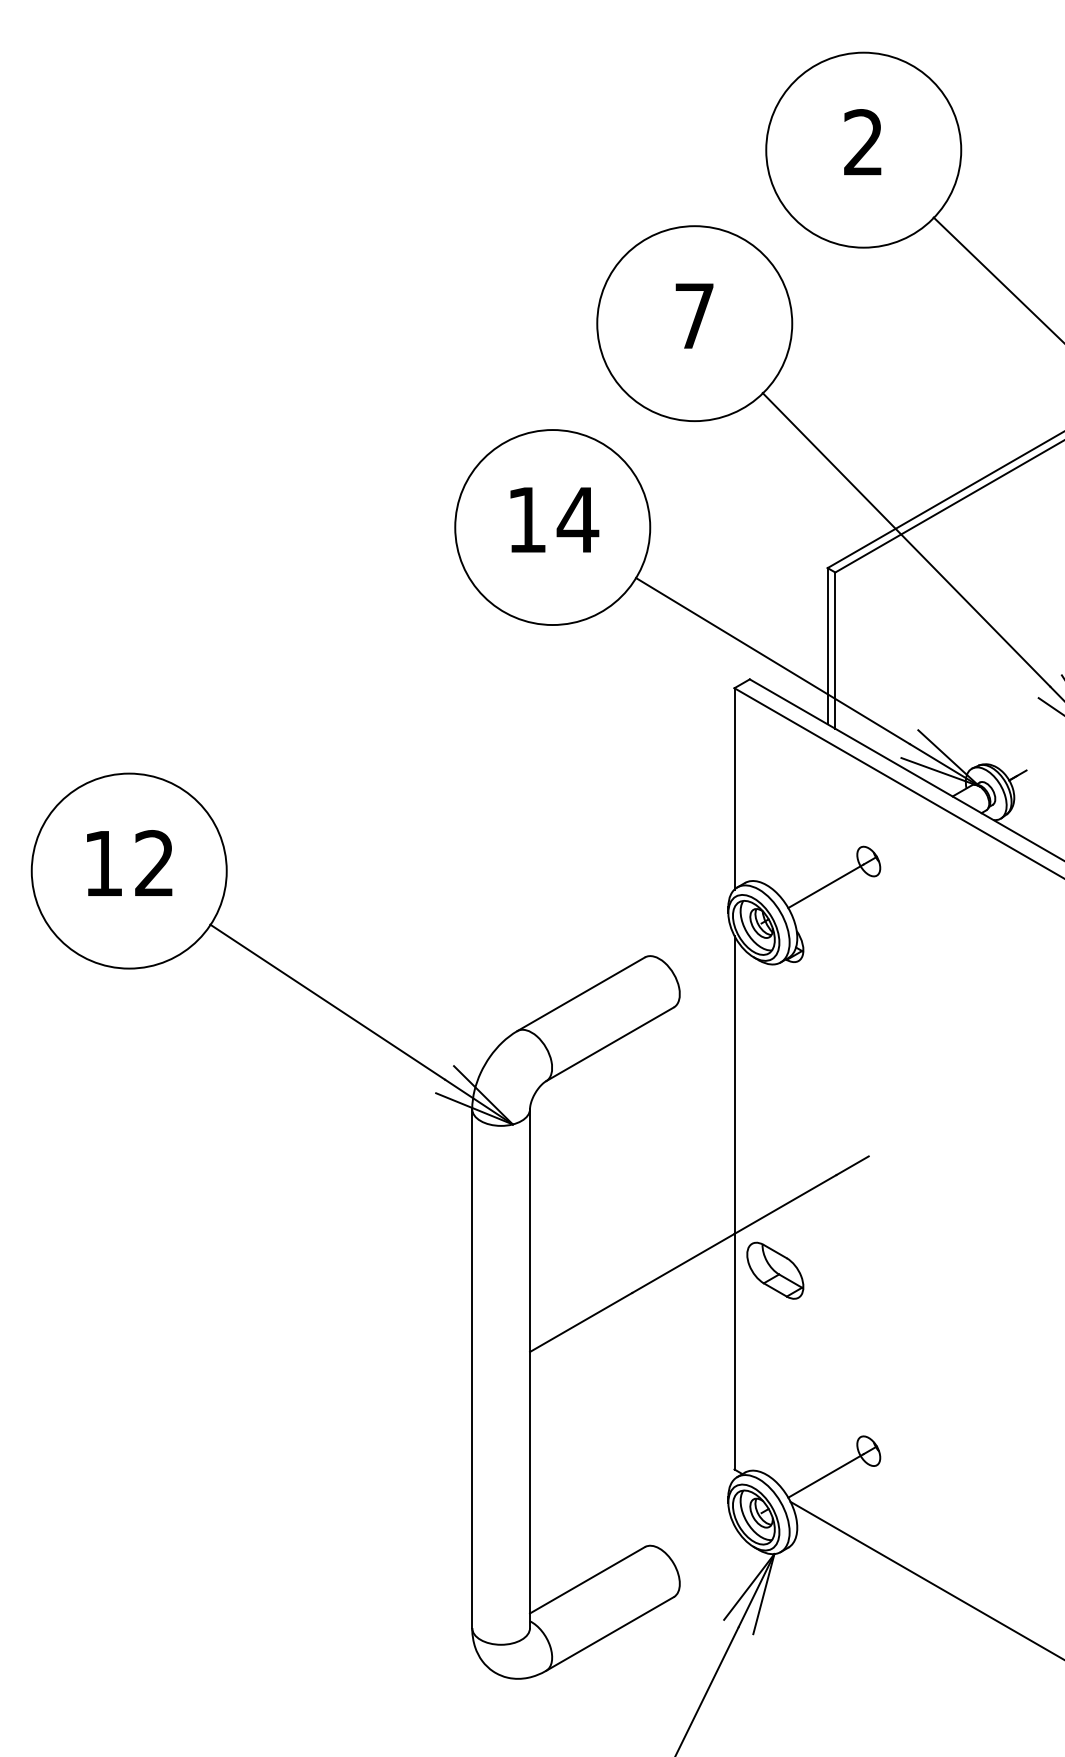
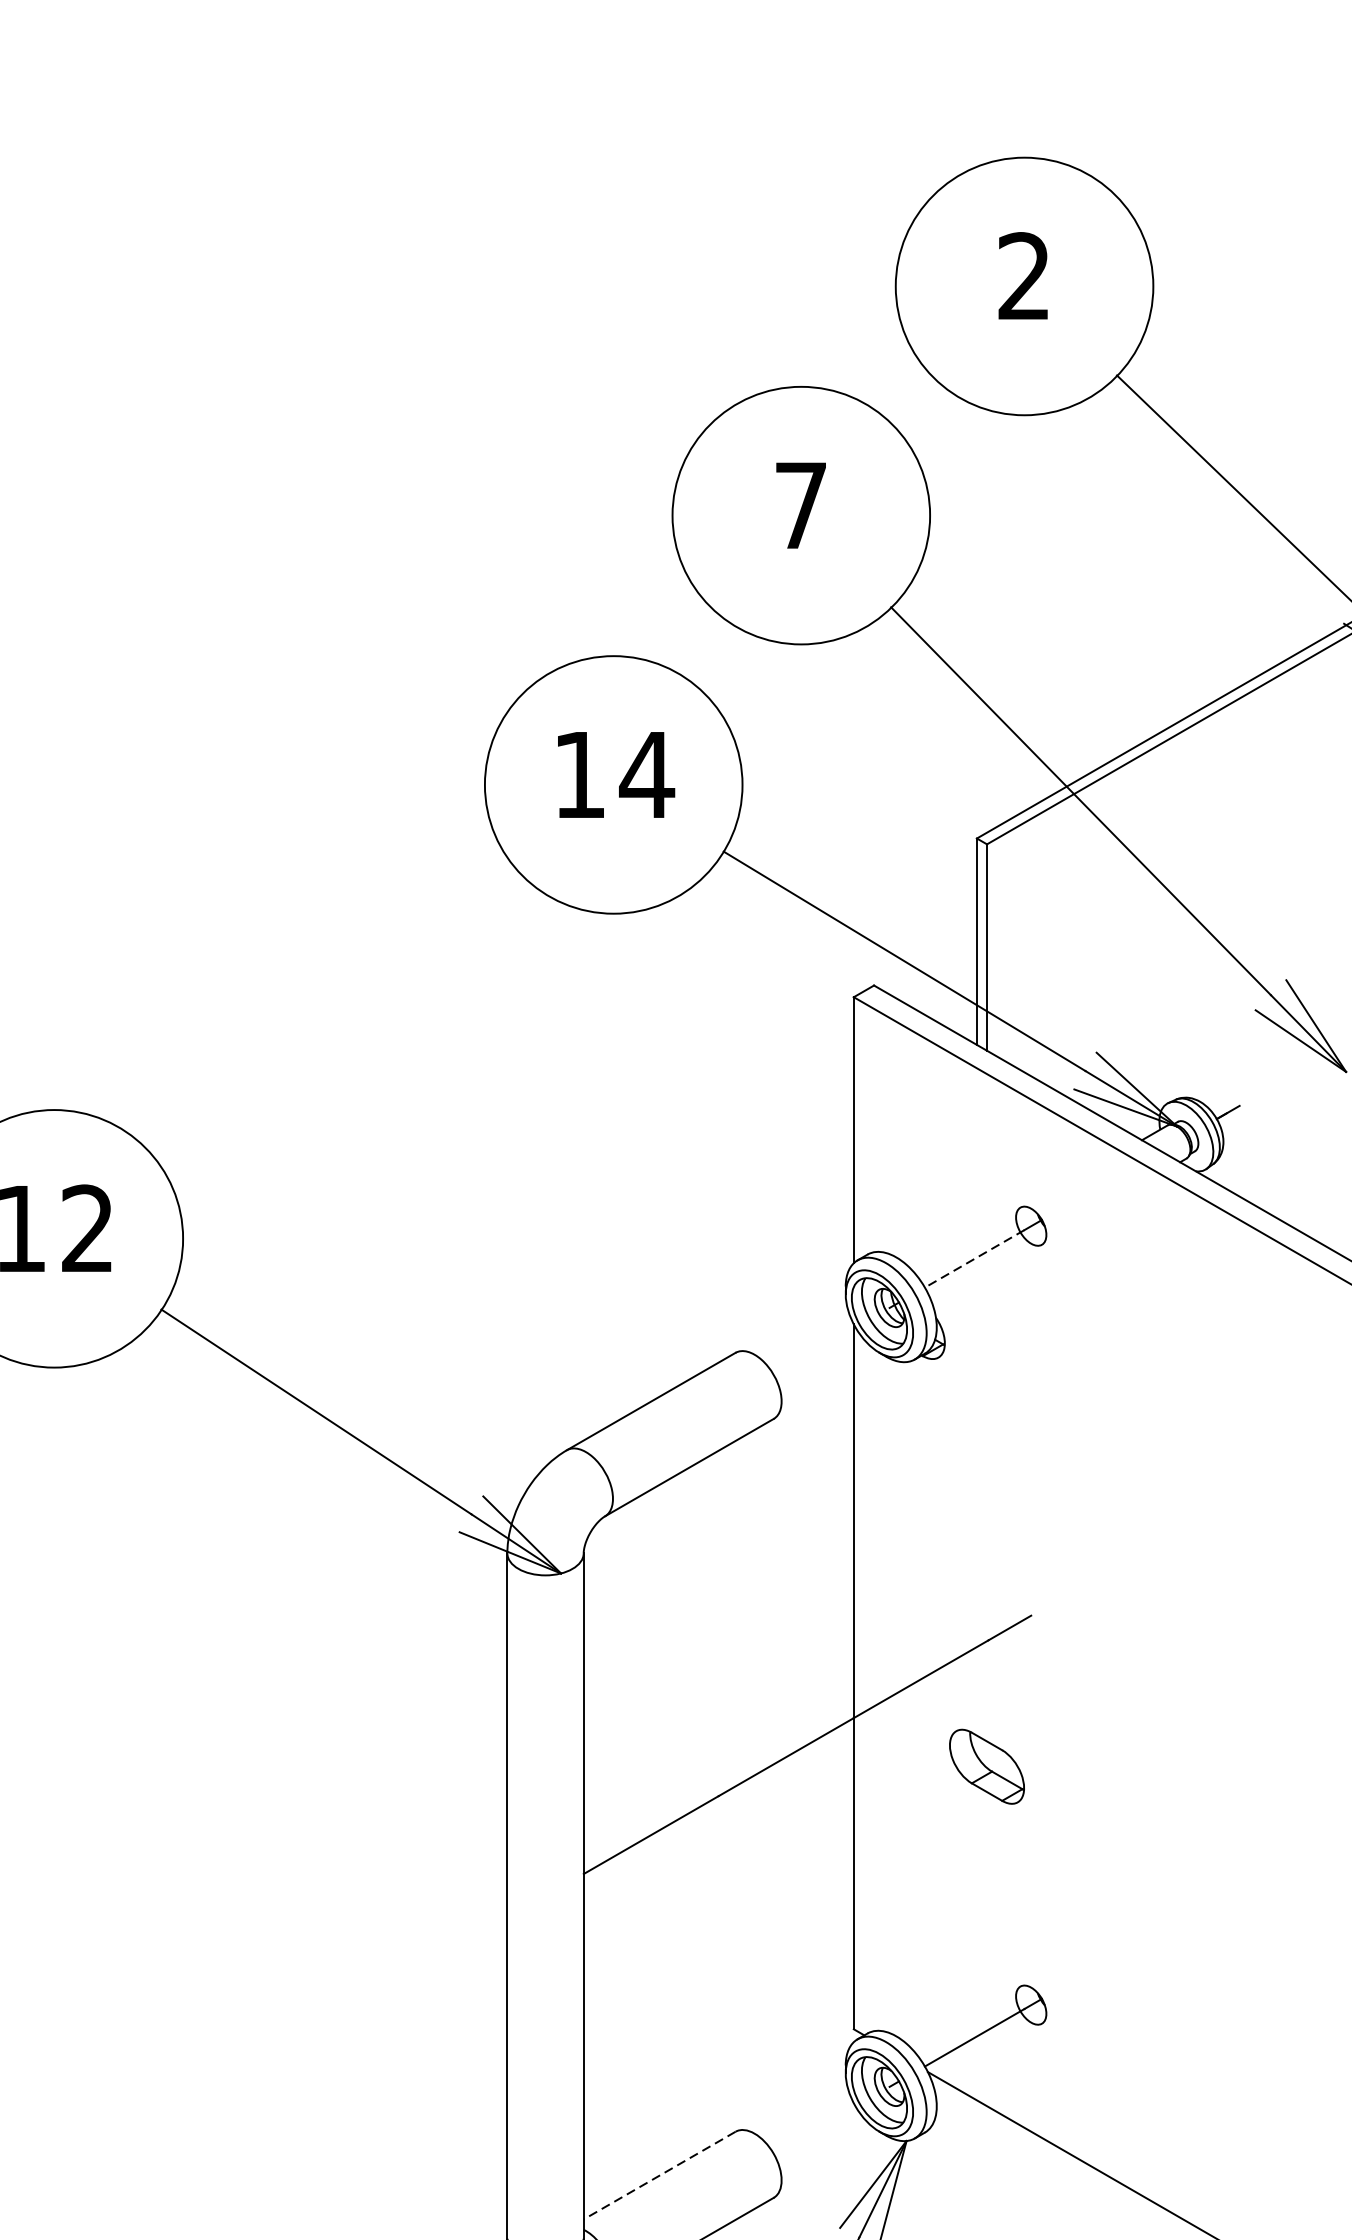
line: (826, 886) -> (975, 1259), solid -> dashed
part: (775, 1270) -> (987, 1766), moved
line: (587, 1580) -> (659, 2175), solid -> dashed

